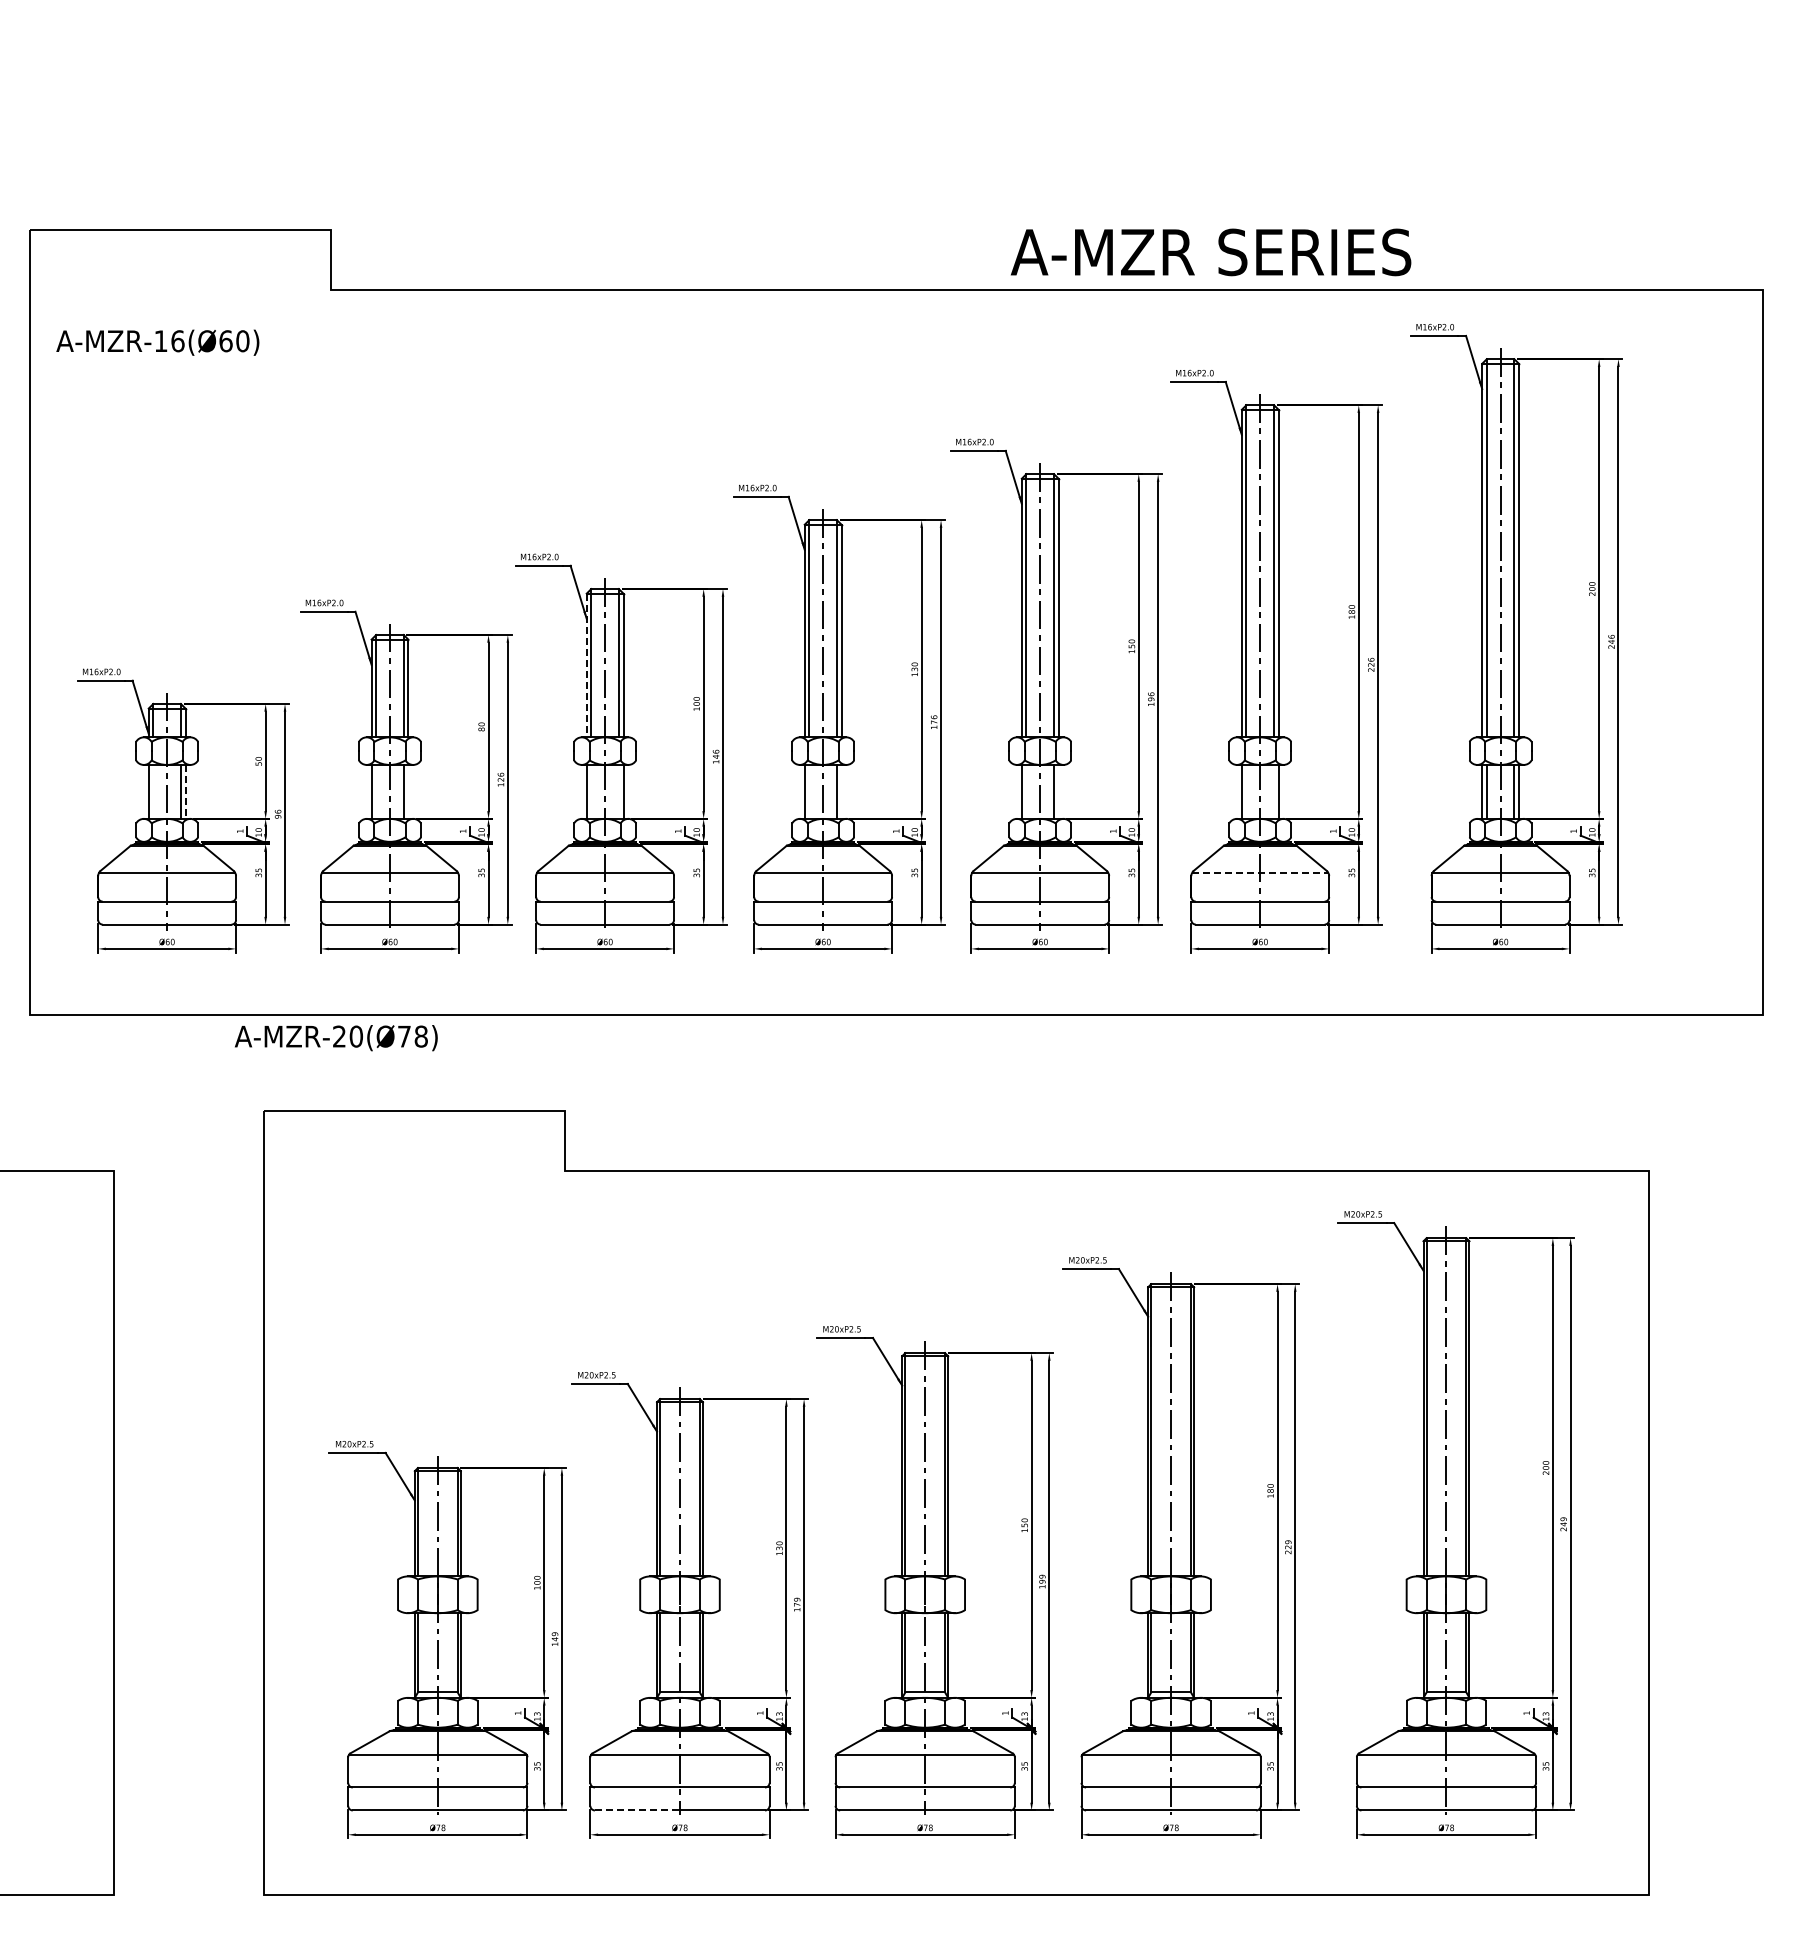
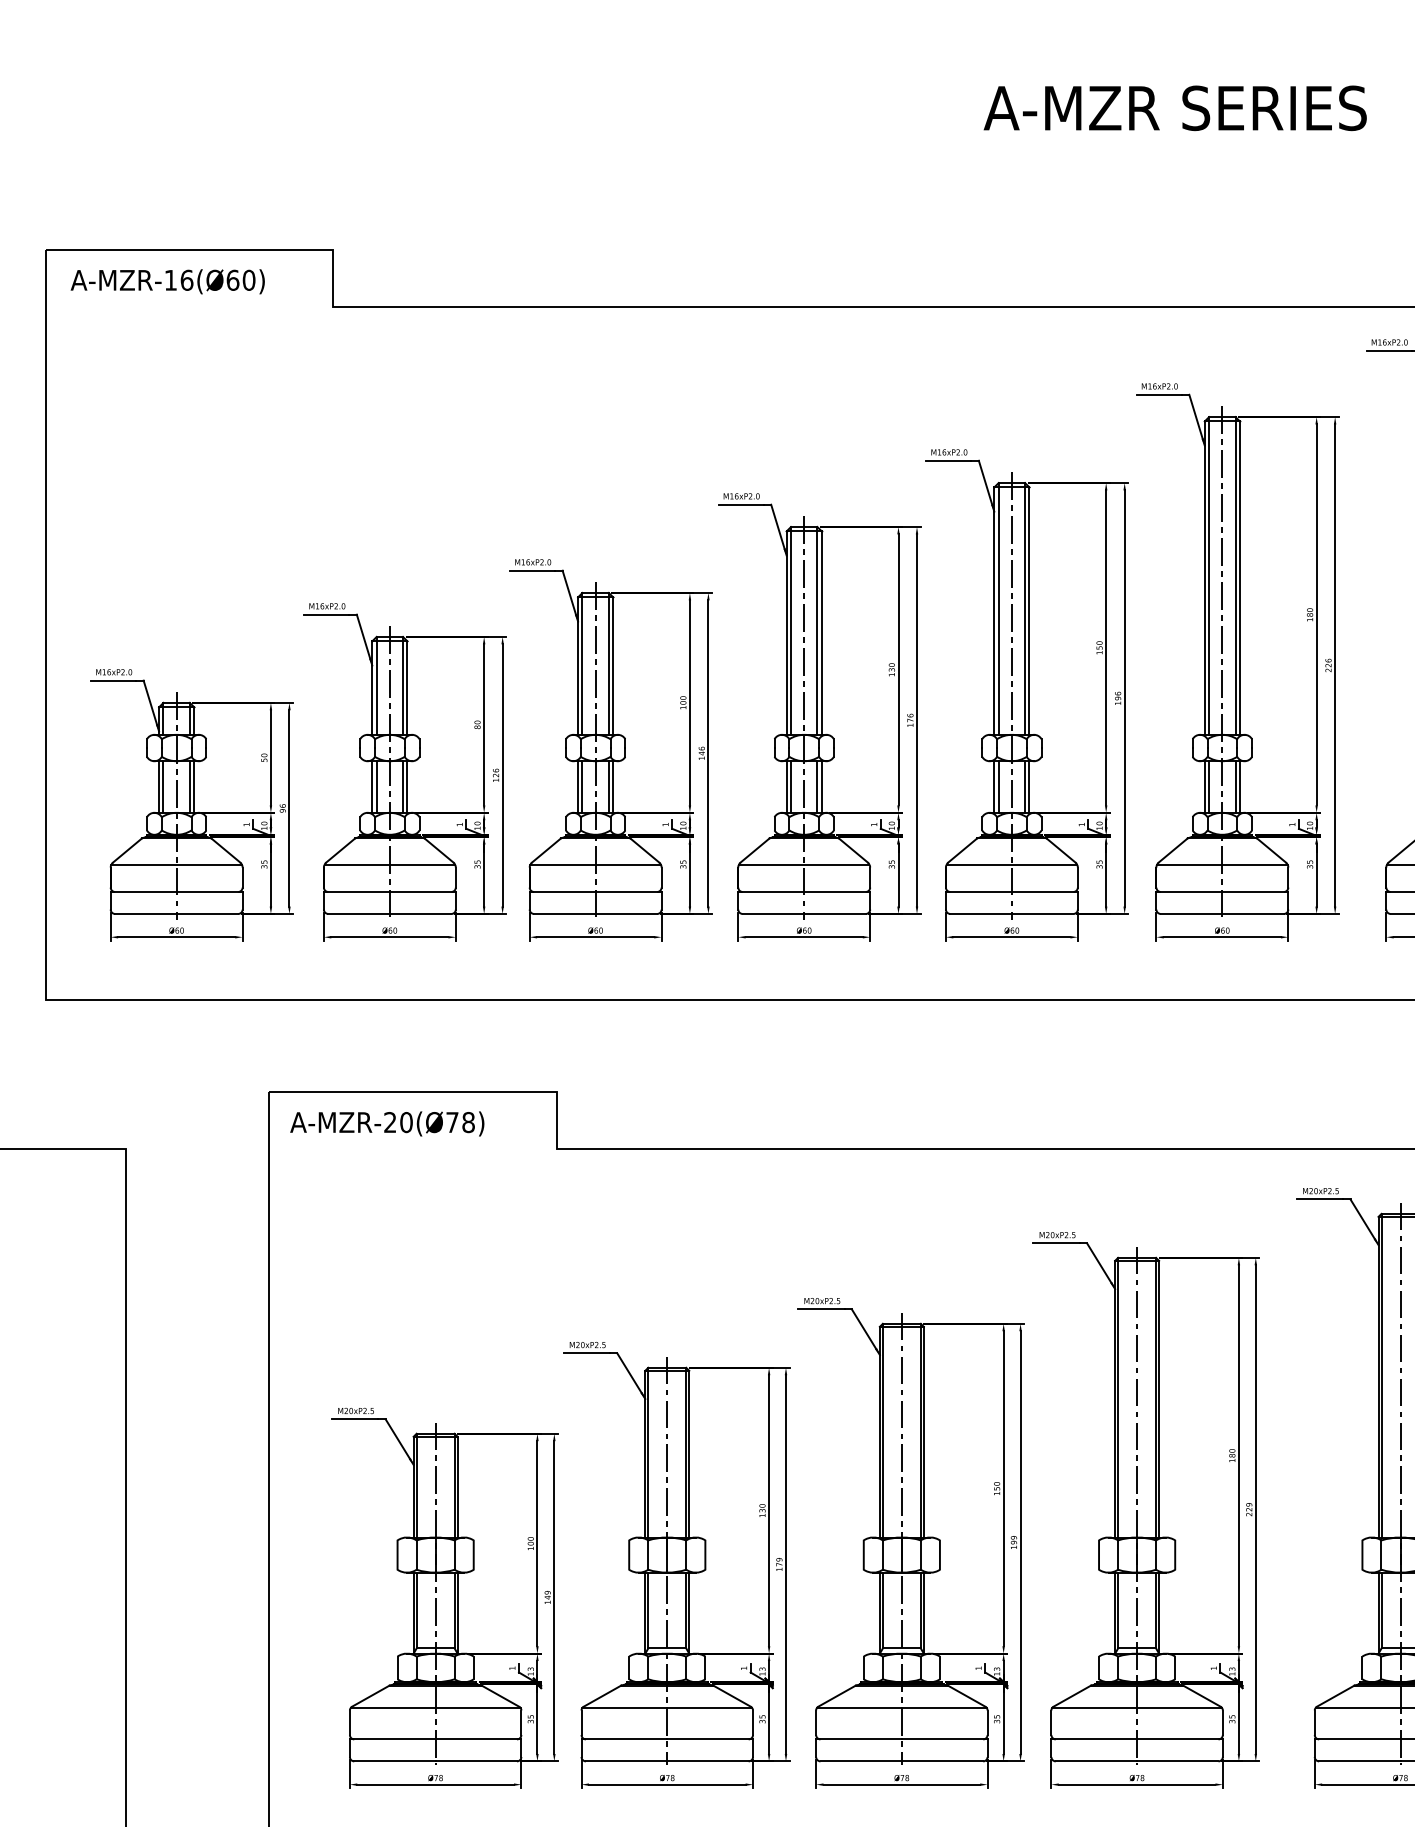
text: (1210, 252) -> (1174, 108), moved
text: (157, 342) -> (167, 281), moved
line: (586, 665) -> (577, 666), dashed -> solid
line: (153, 791) -> (163, 786), added
line: (185, 791) -> (194, 786), dashed -> solid
line: (376, 791) -> (376, 786), added
line: (408, 791) -> (407, 786), added
line: (591, 791) -> (582, 786), added
line: (618, 791) -> (608, 786), added
line: (809, 791) -> (791, 786), added
line: (841, 791) -> (821, 786), added
line: (1026, 791) -> (998, 786), added
line: (1058, 791) -> (1029, 786), added
line: (1246, 791) -> (1209, 786), added
line: (1274, 791) -> (1235, 786), added
line: (1260, 872) -> (1222, 864), dashed -> solid
text: (336, 1038) -> (387, 1124), moved
line: (637, 1810) -> (626, 1761), dashed -> solid

